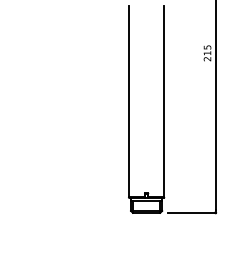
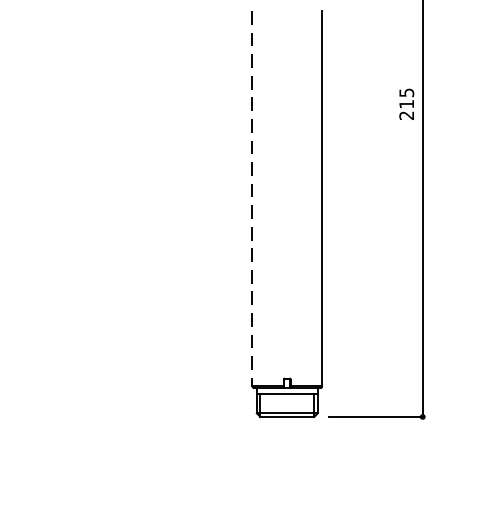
line: (128, 101) -> (251, 198), solid -> dashed

